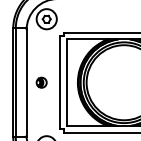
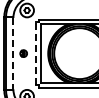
line: (26, 82) -> (13, 53), solid -> dashed
line: (60, 82) -> (36, 53), solid -> dashed

